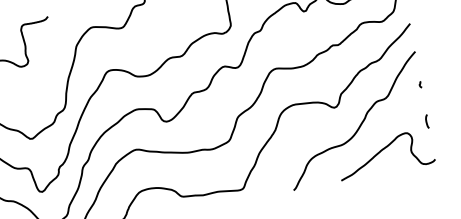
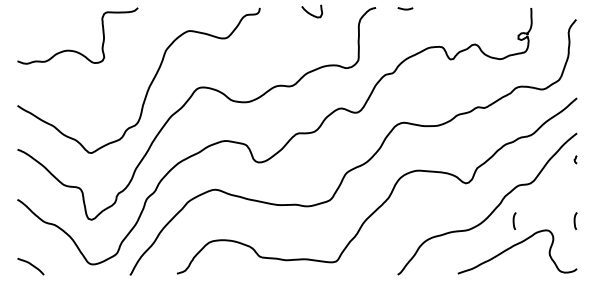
curve: (420, 84) -> (575, 159), moved
curve: (378, 130) -> (514, 220), added

